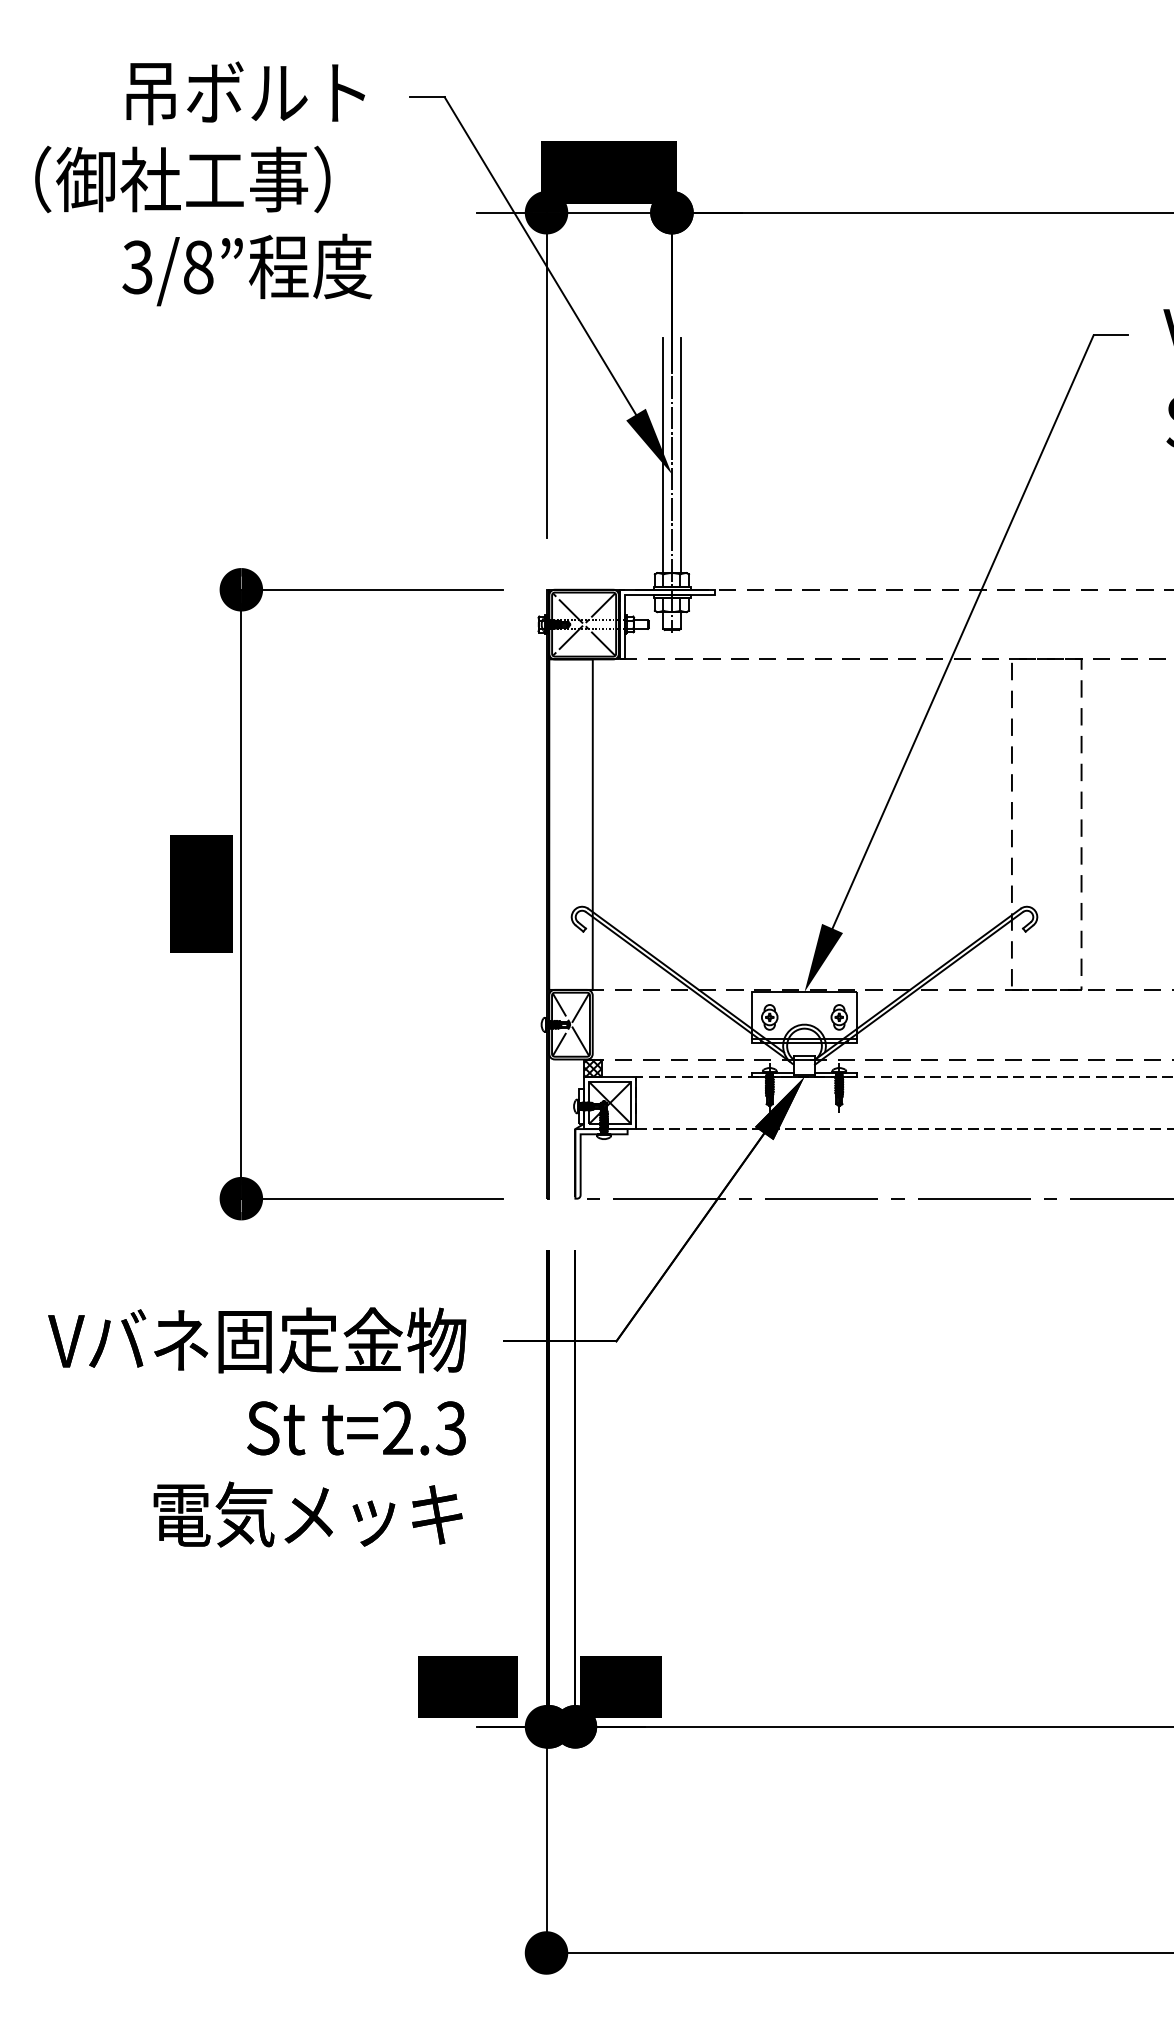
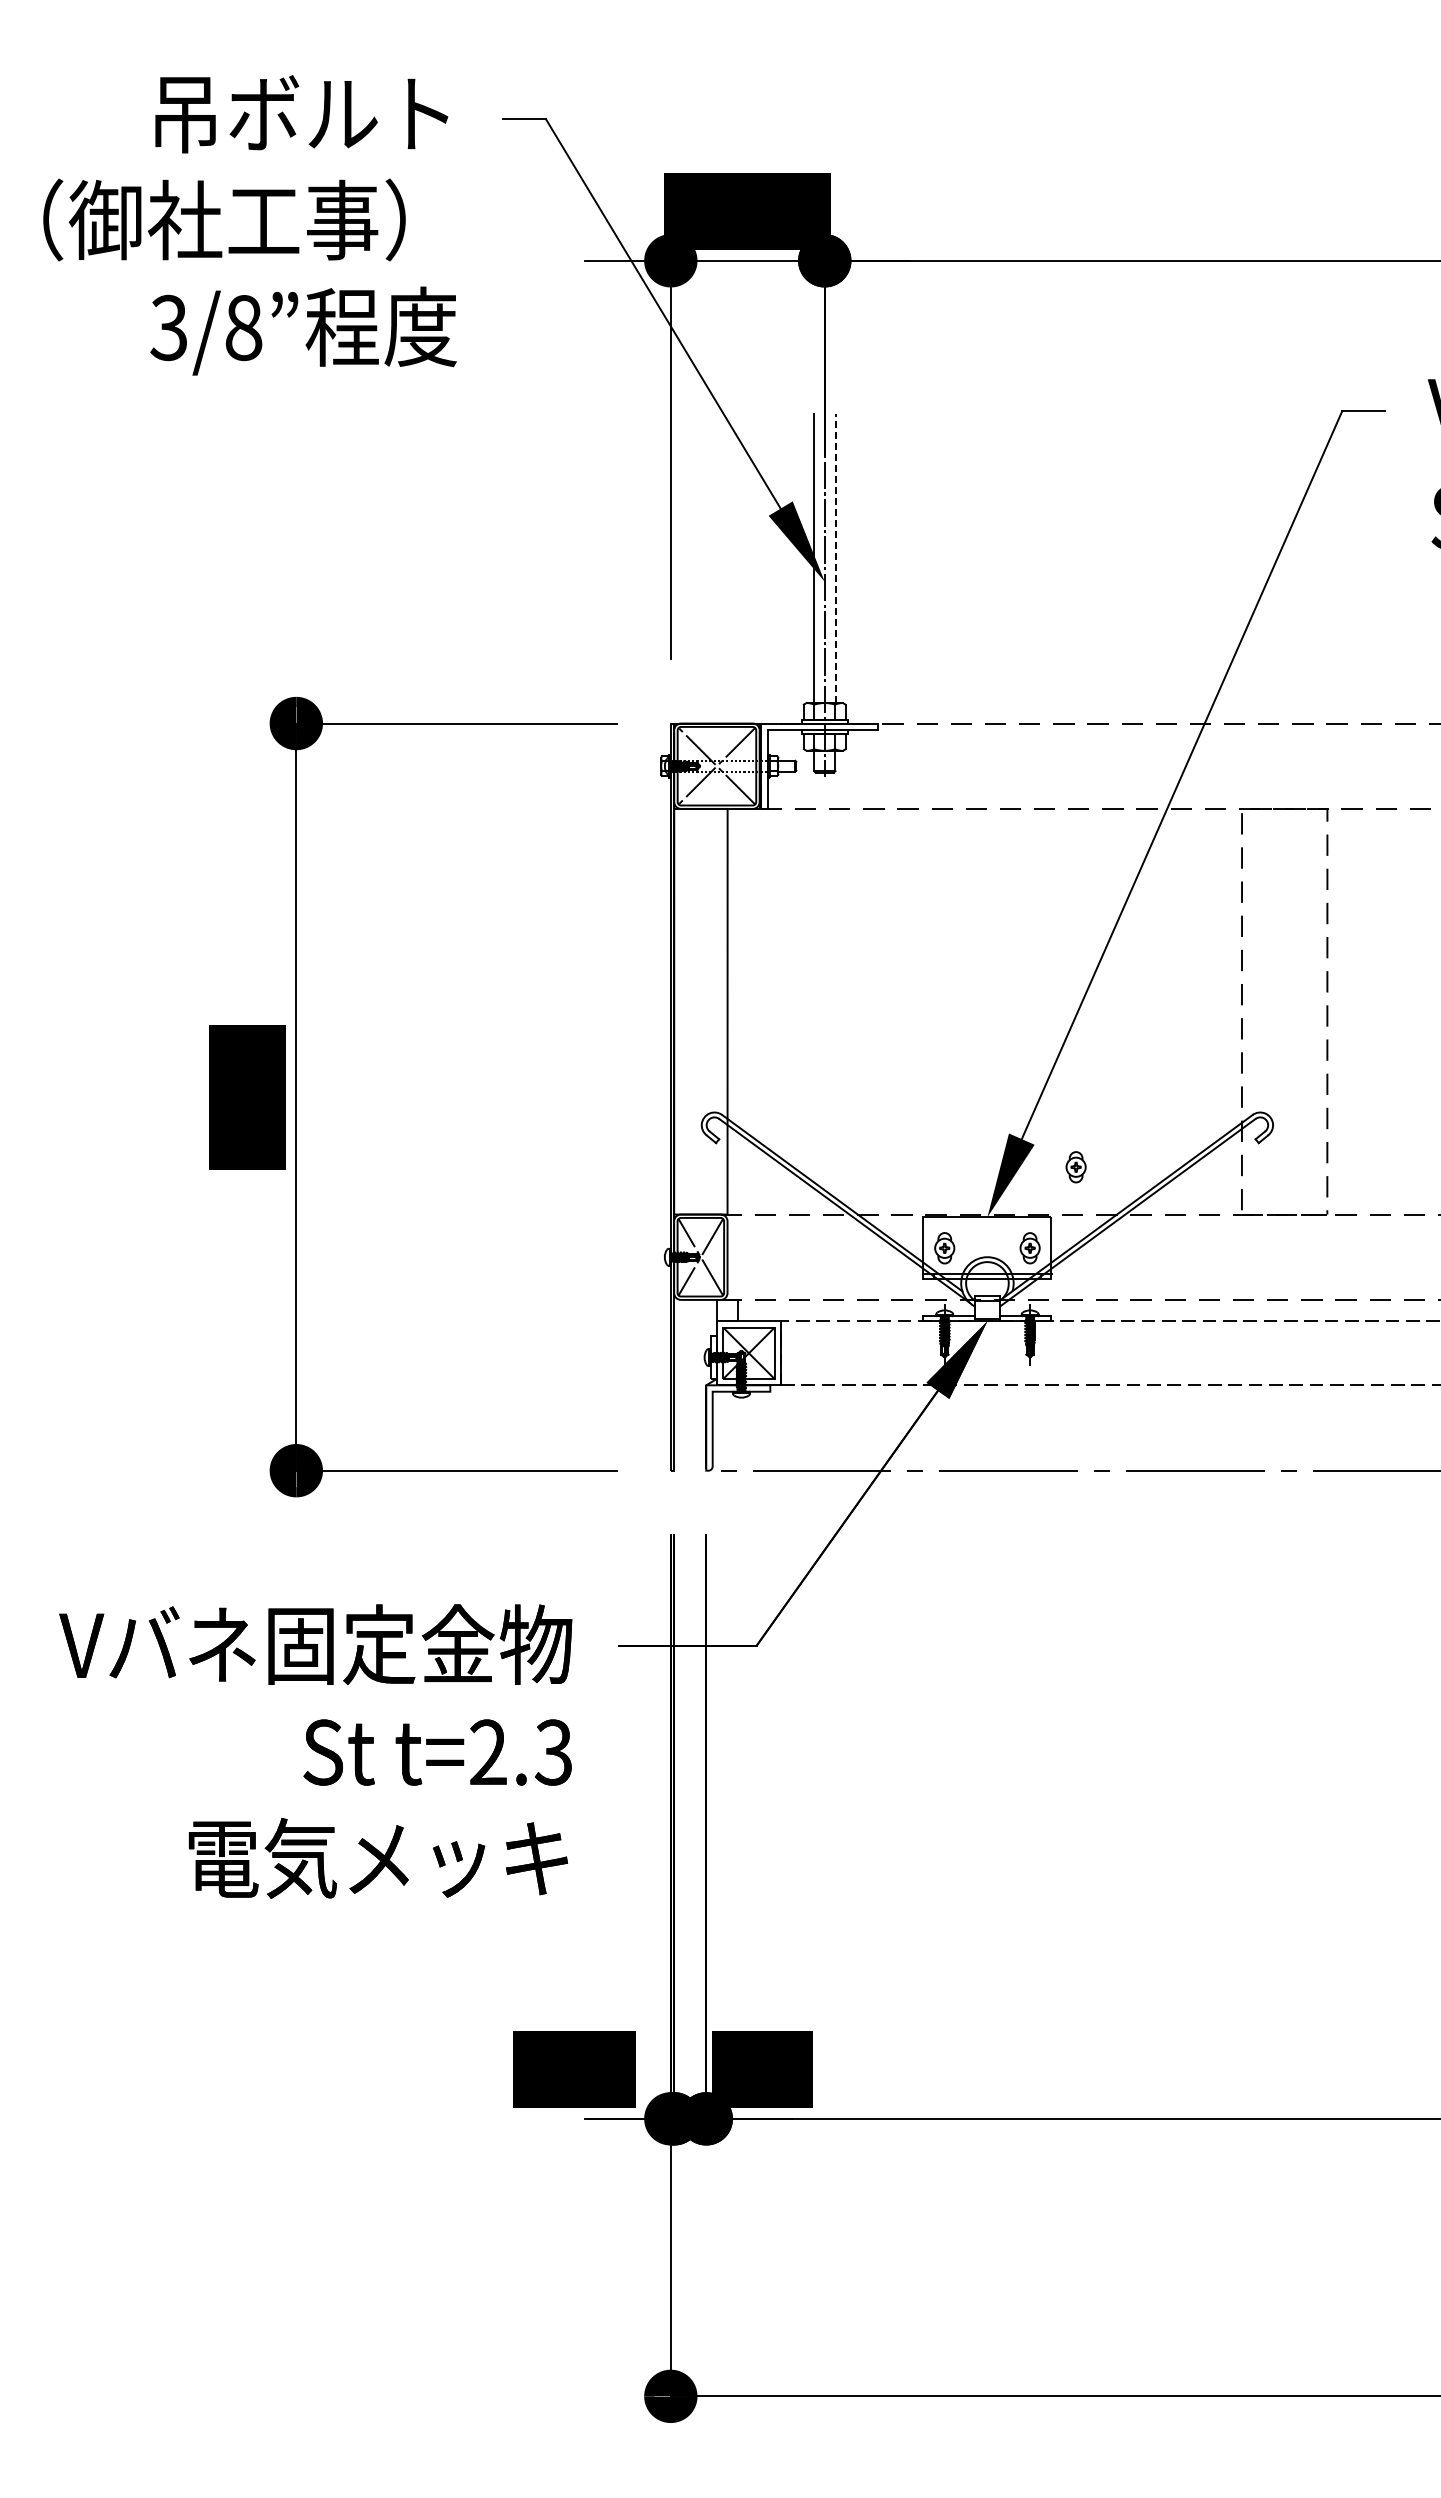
line: (680, 455) -> (835, 558), solid -> dashed
part: (876, 951) -> (1075, 1167), added
hatch: (592, 1068) -> (727, 1310), removed

